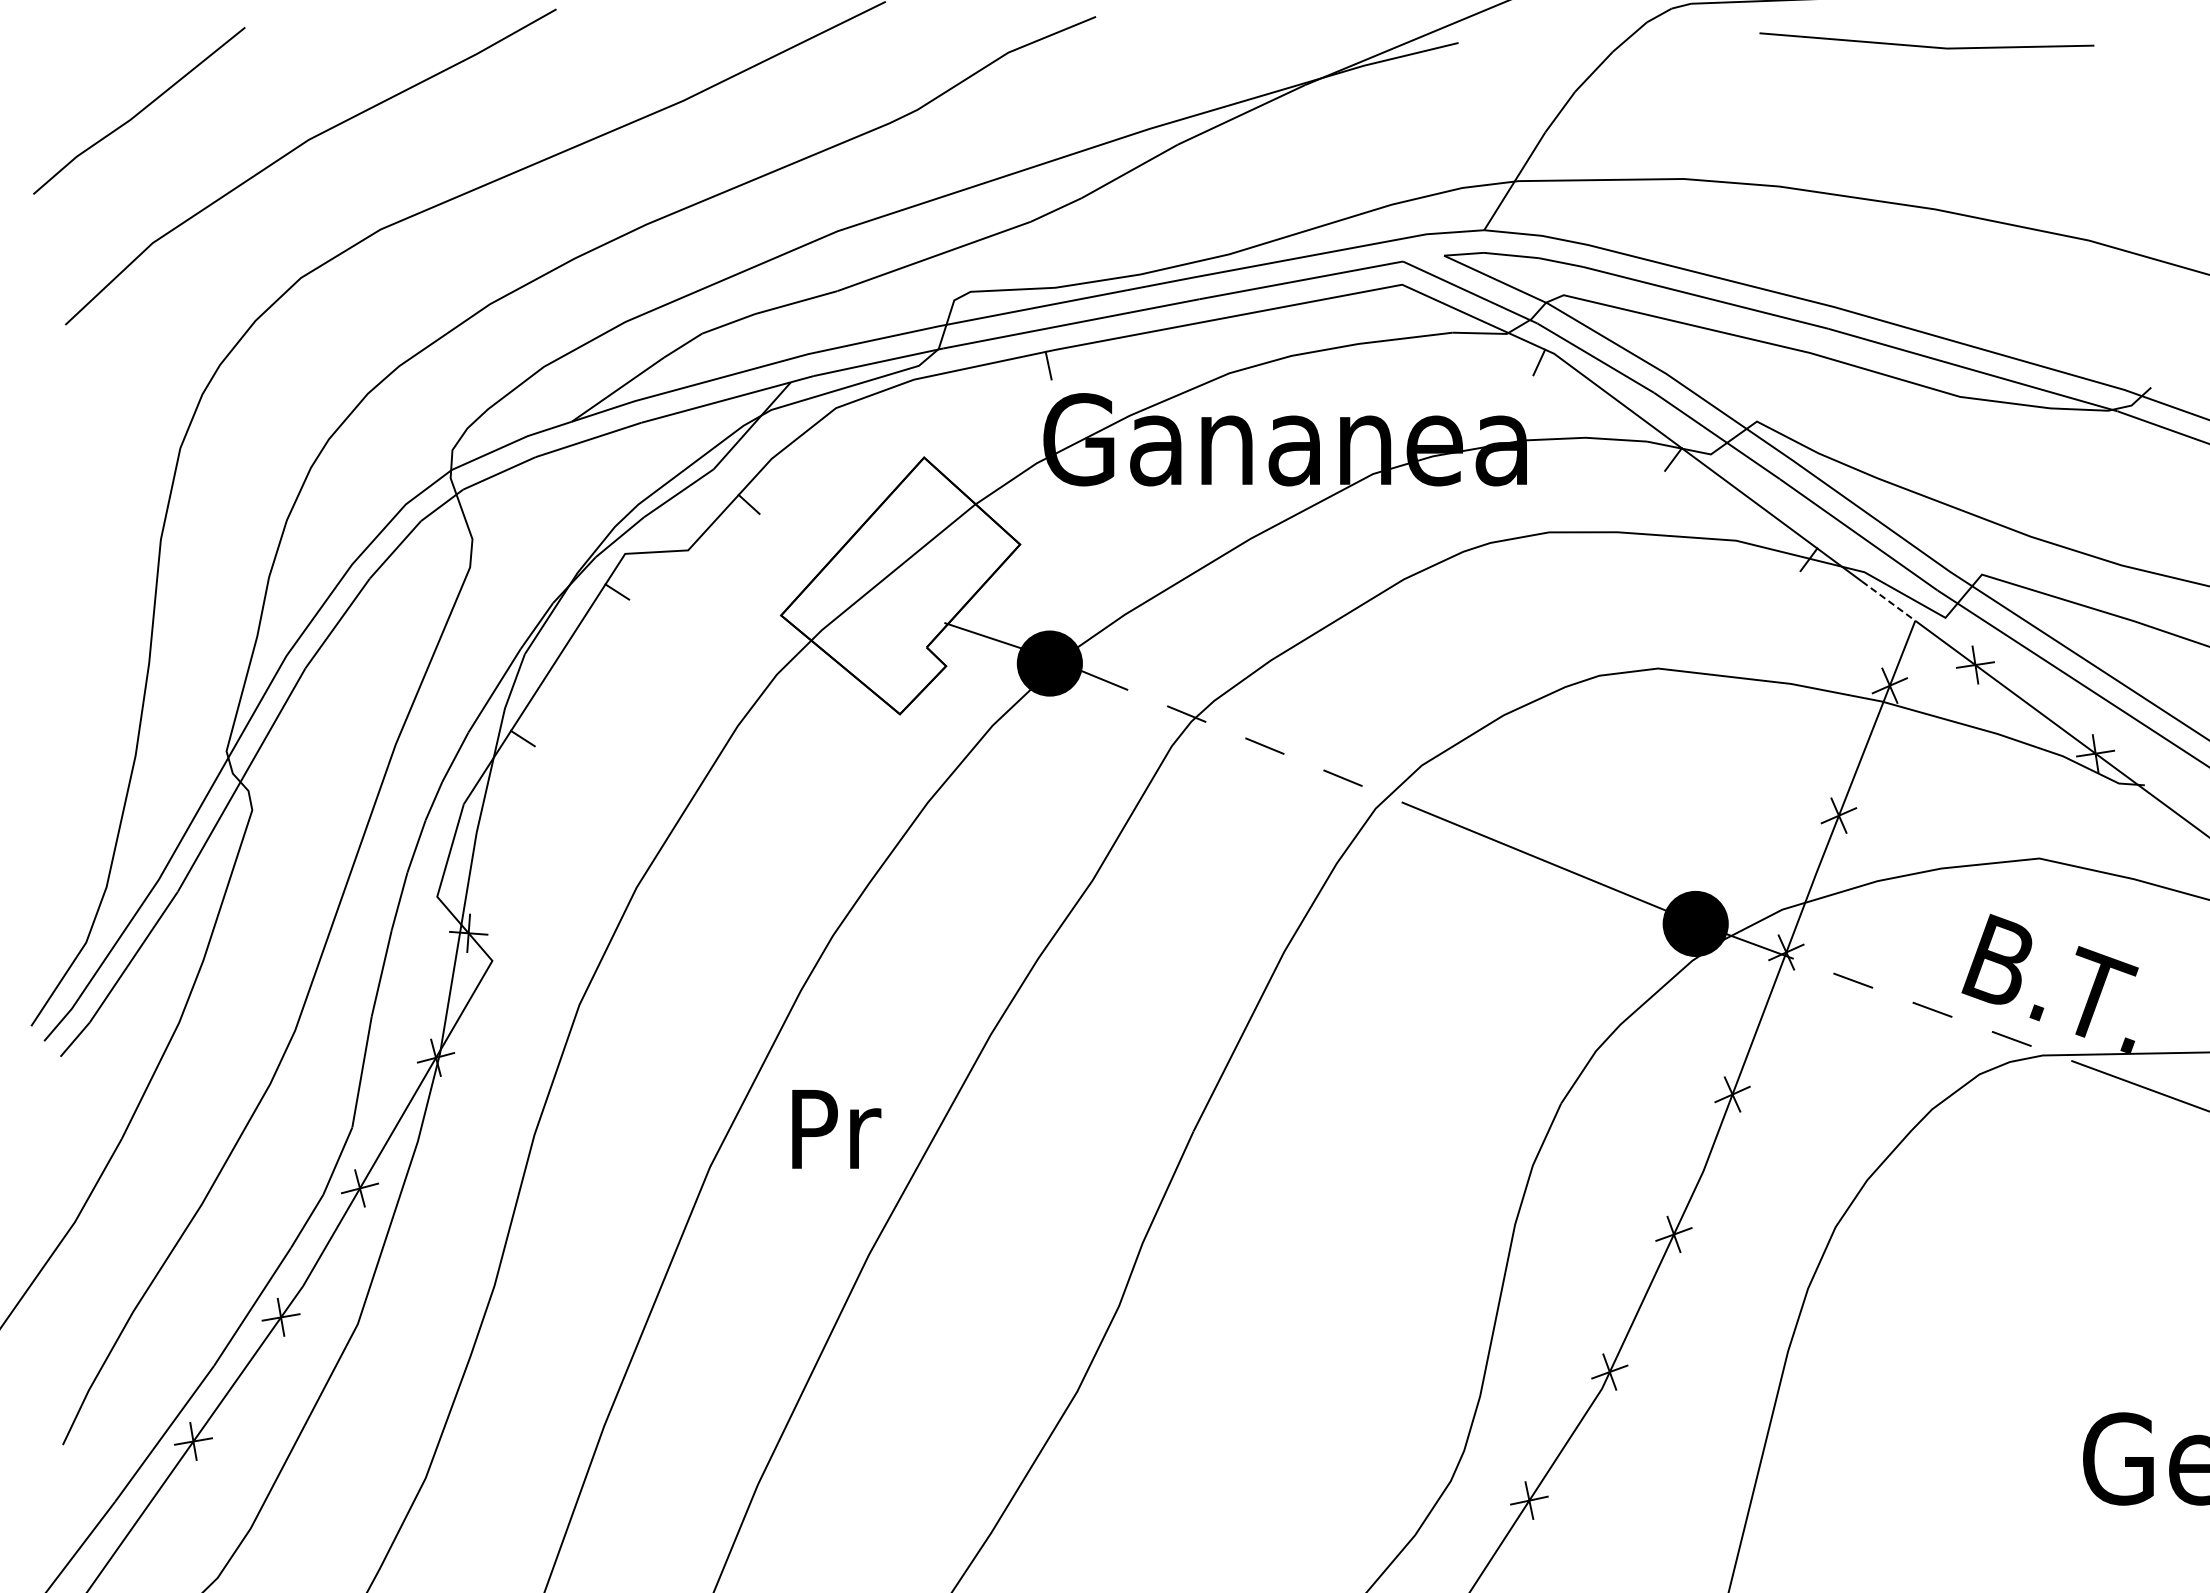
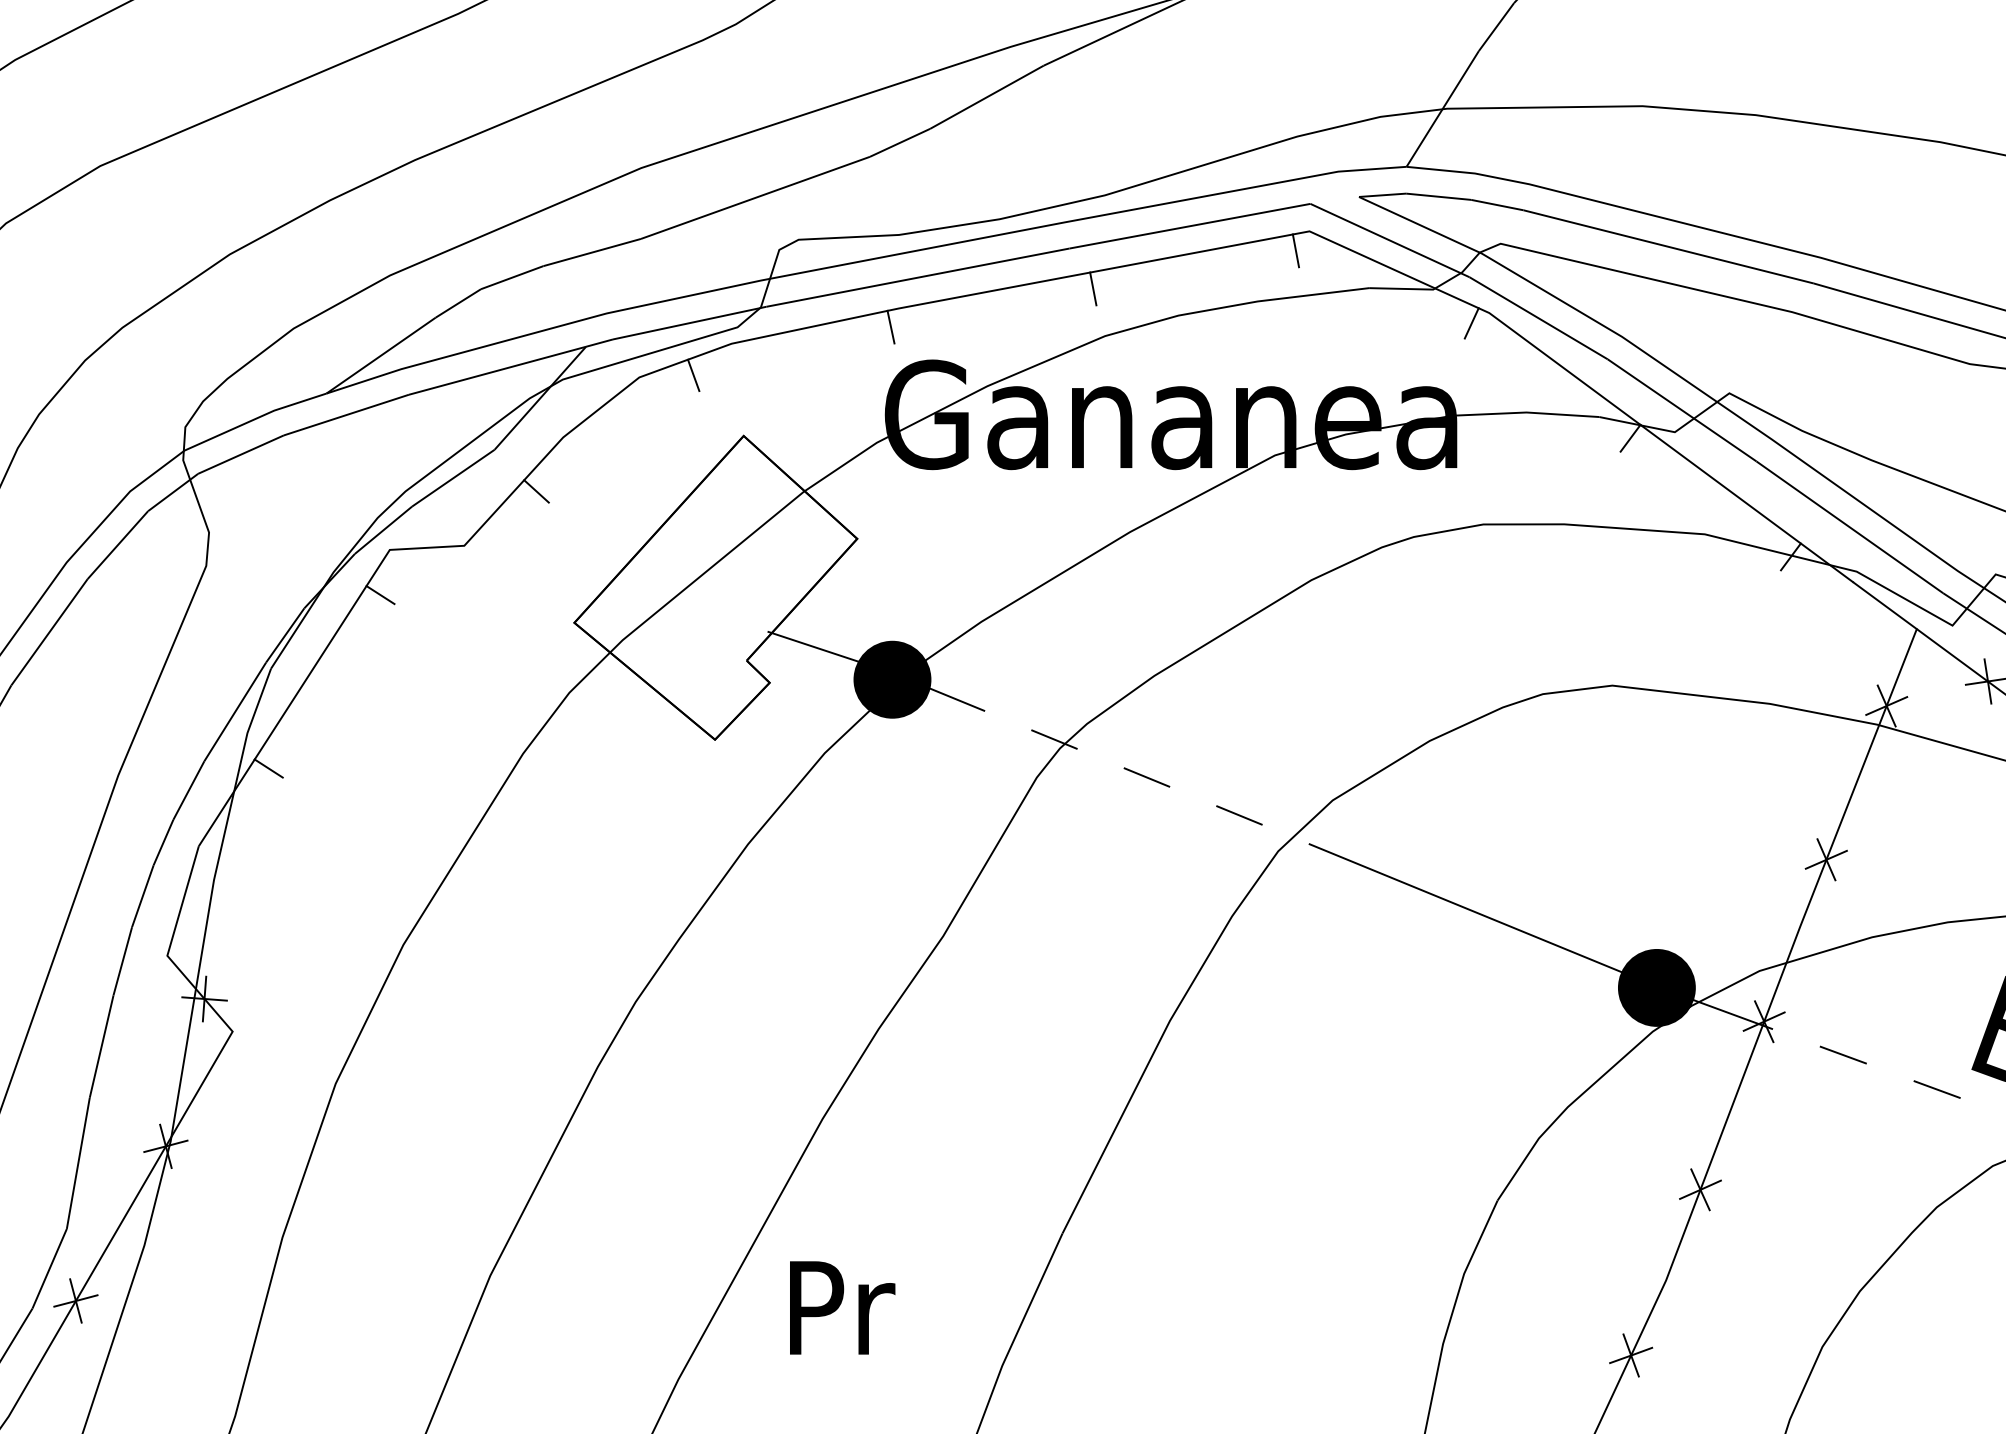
line: (1390, 301) -> (1295, 251), added
line: (1219, 333) -> (1093, 289), added
line: (881, 406) -> (693, 375), added
line: (1889, 601) -> (1886, 606), dashed -> solid
text: (836, 1129) -> (842, 1308), moved

